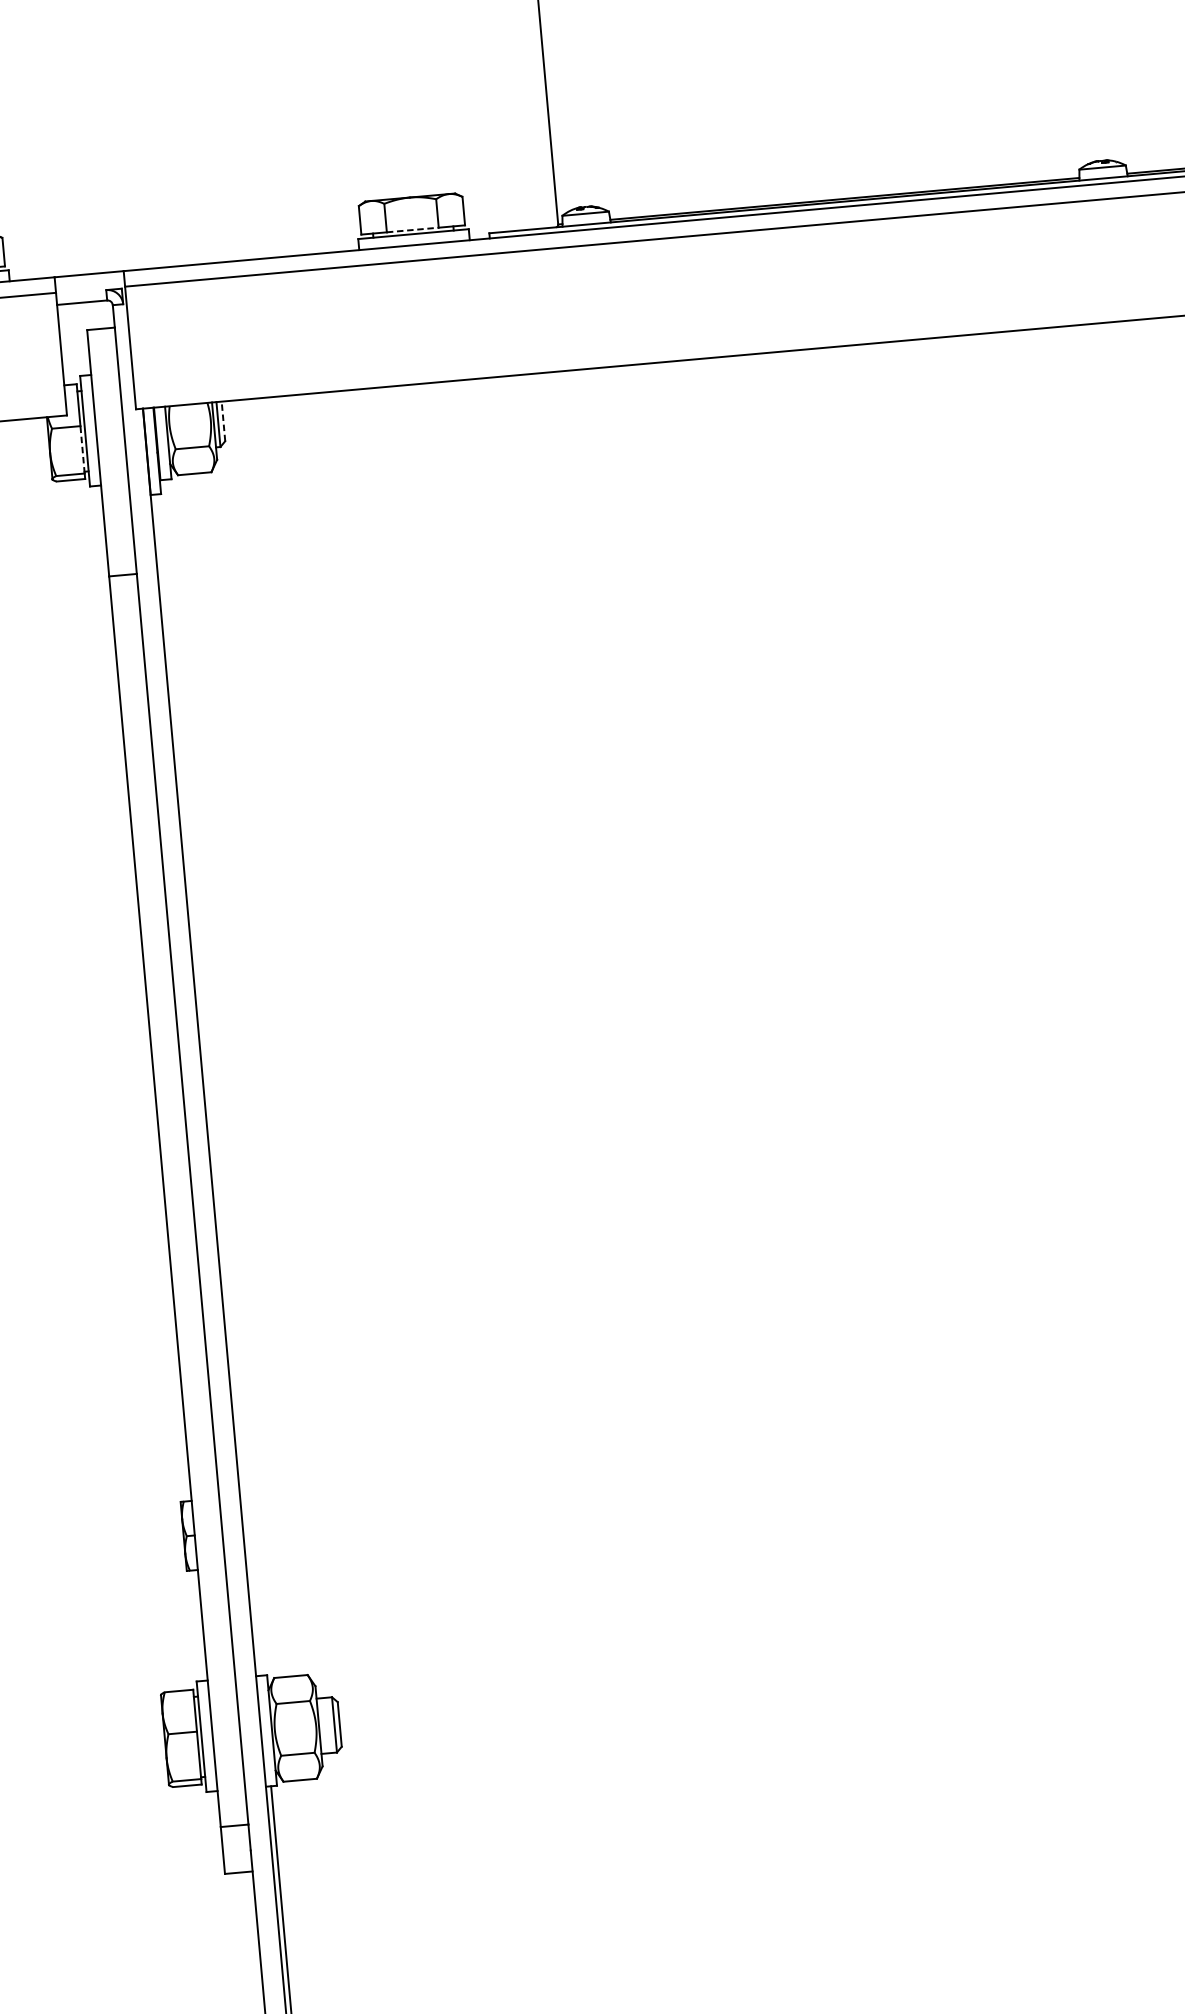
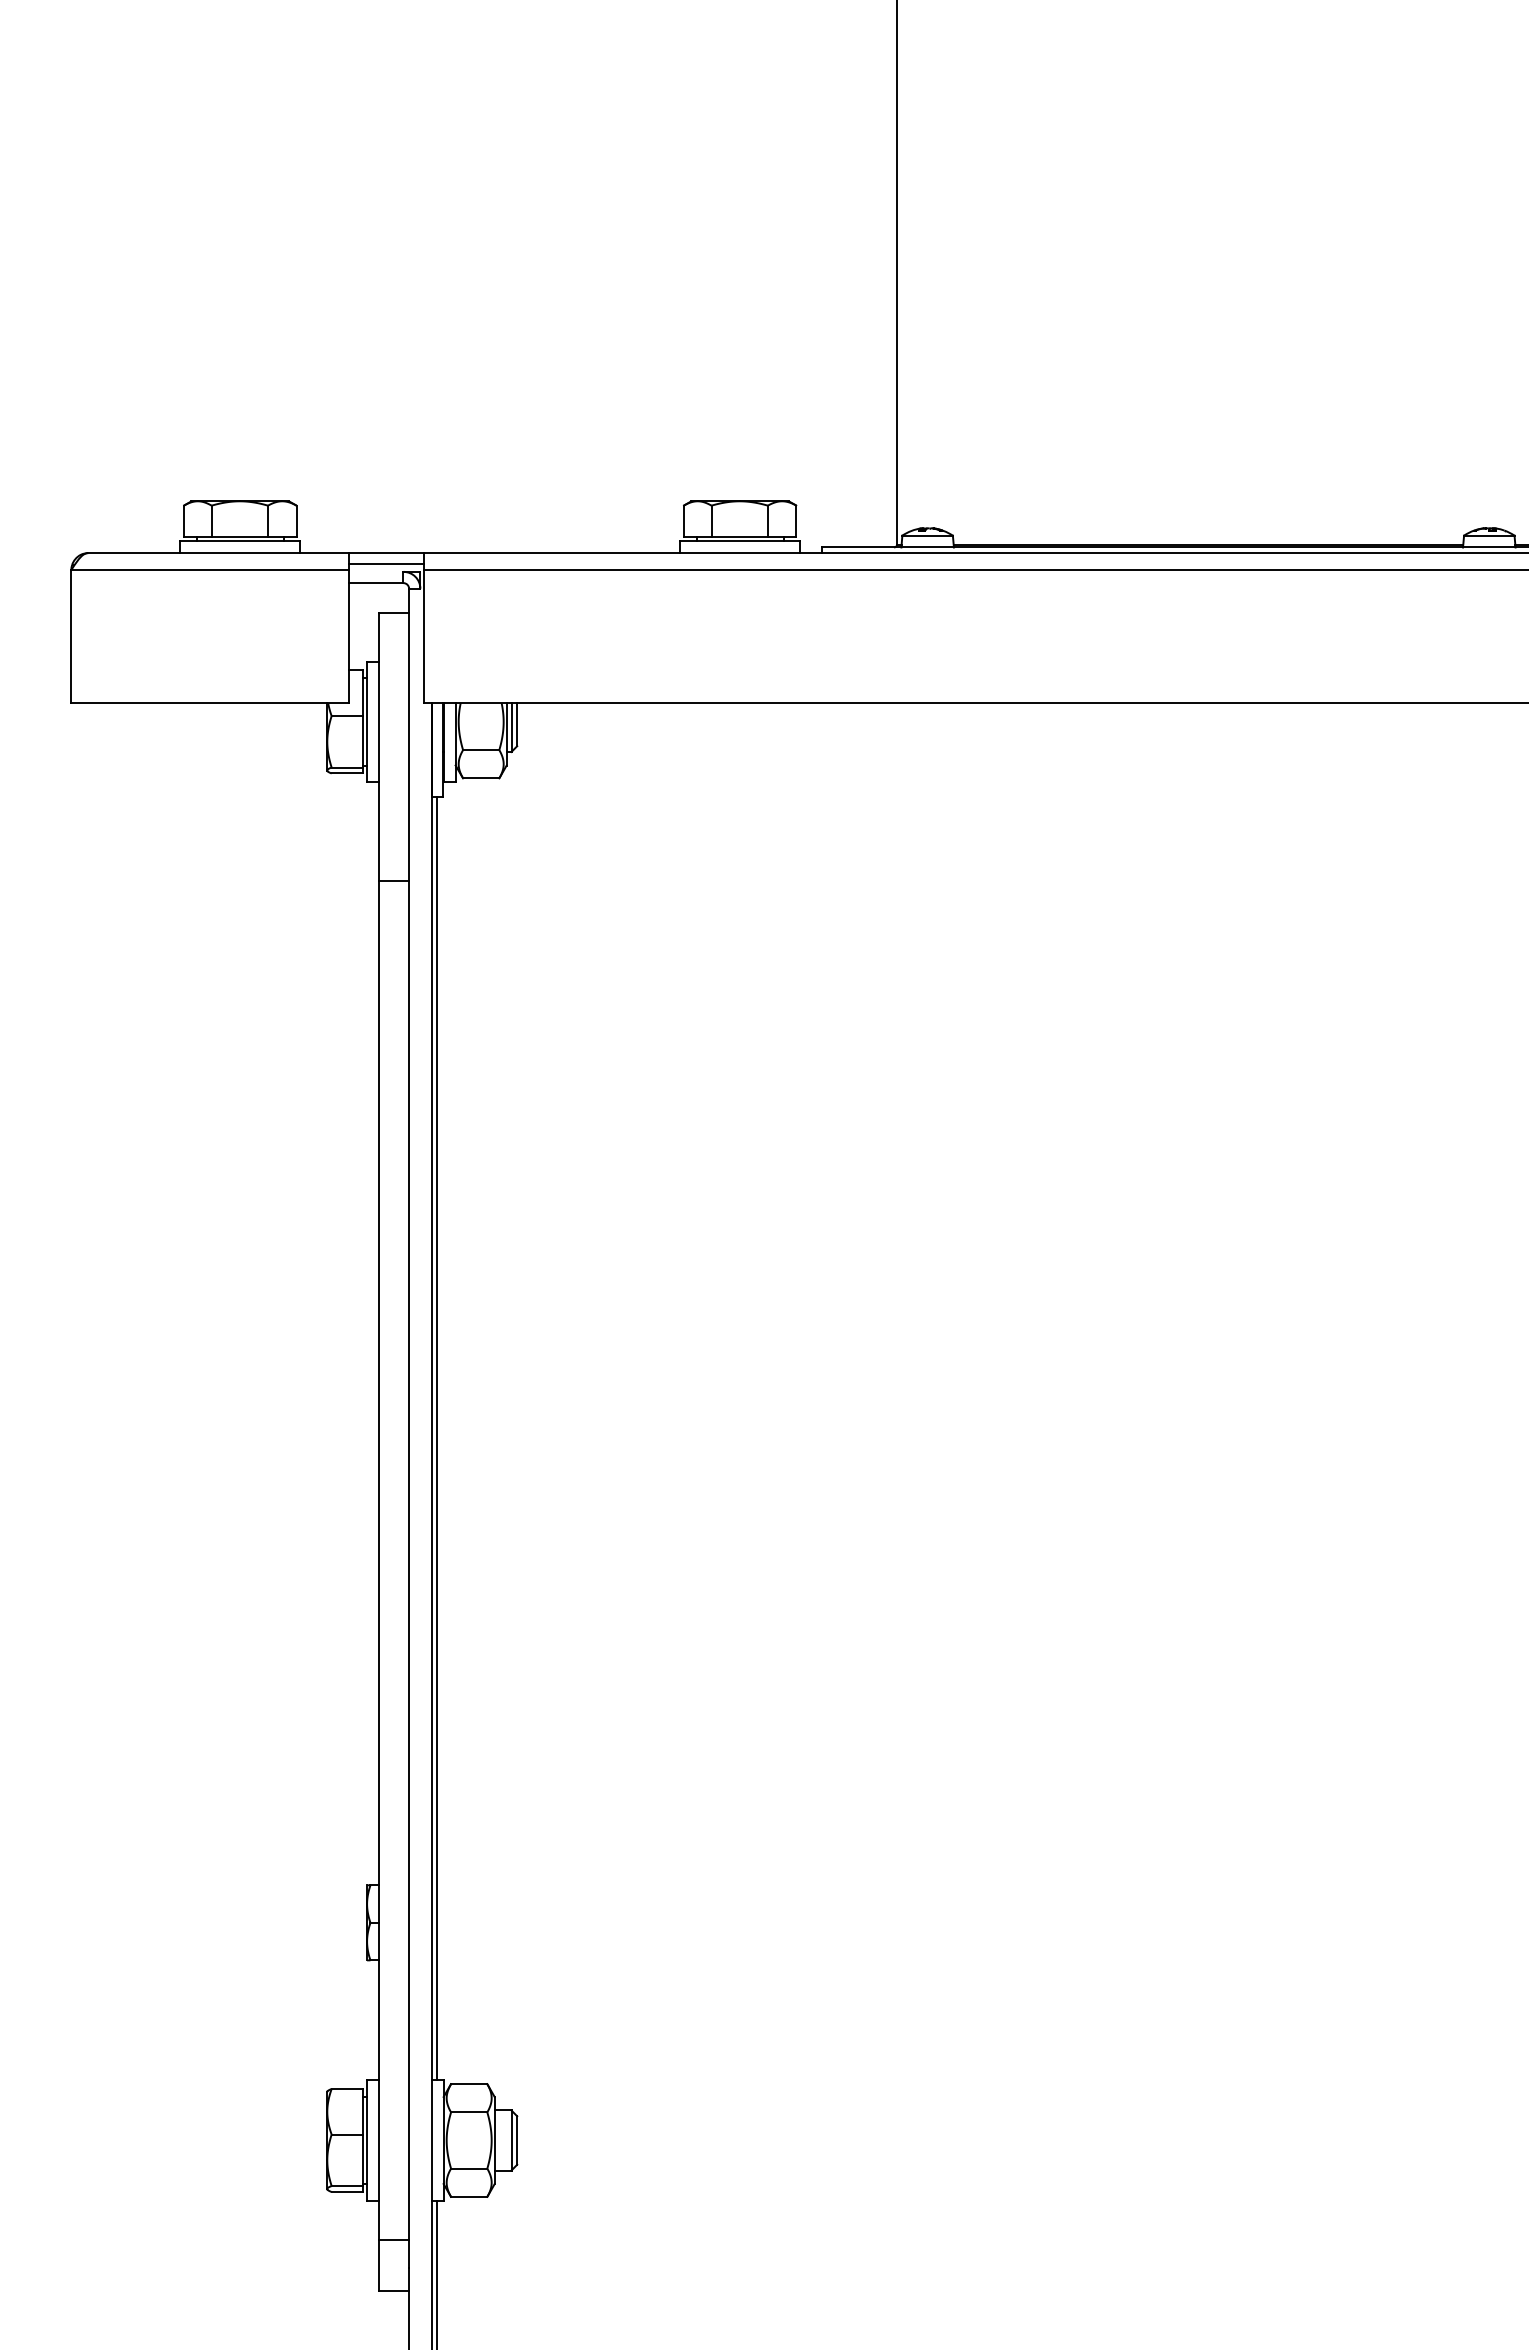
line: (413, 229) -> (740, 536), dashed -> solid
line: (90, 284) -> (386, 564), added
line: (223, 421) -> (517, 724), dashed -> solid
line: (82, 449) -> (362, 741), dashed -> solid
line: (208, 1084) -> (437, 1438), added

